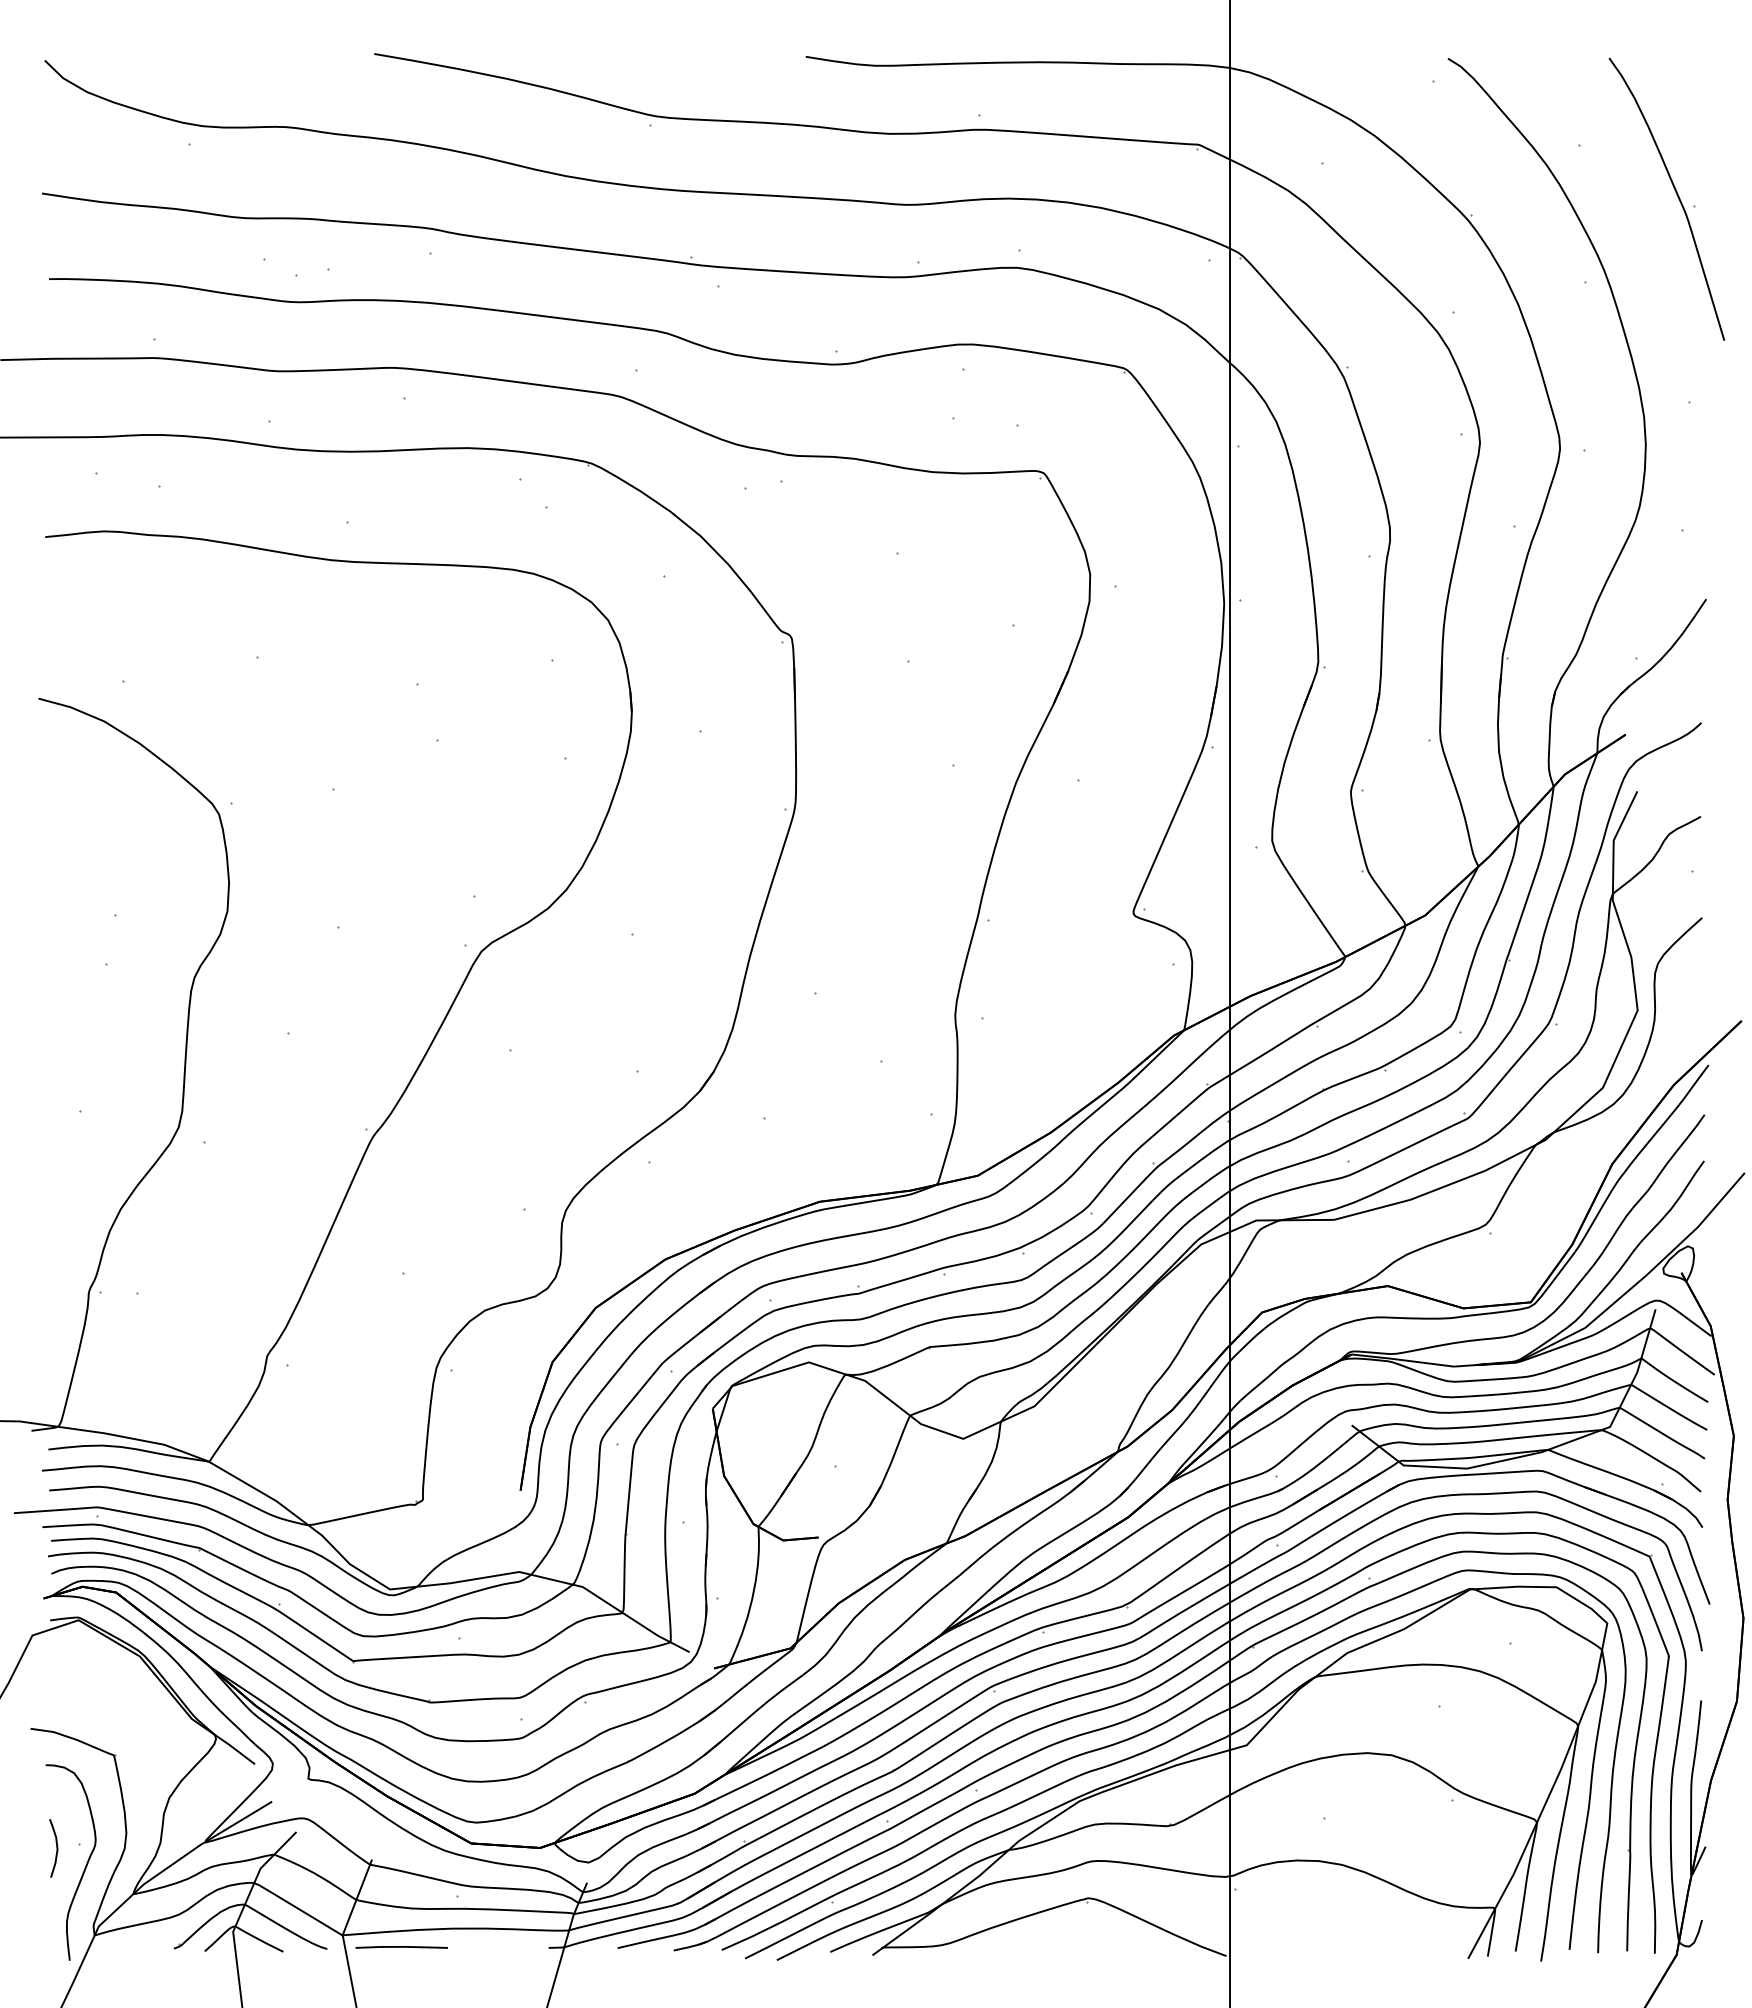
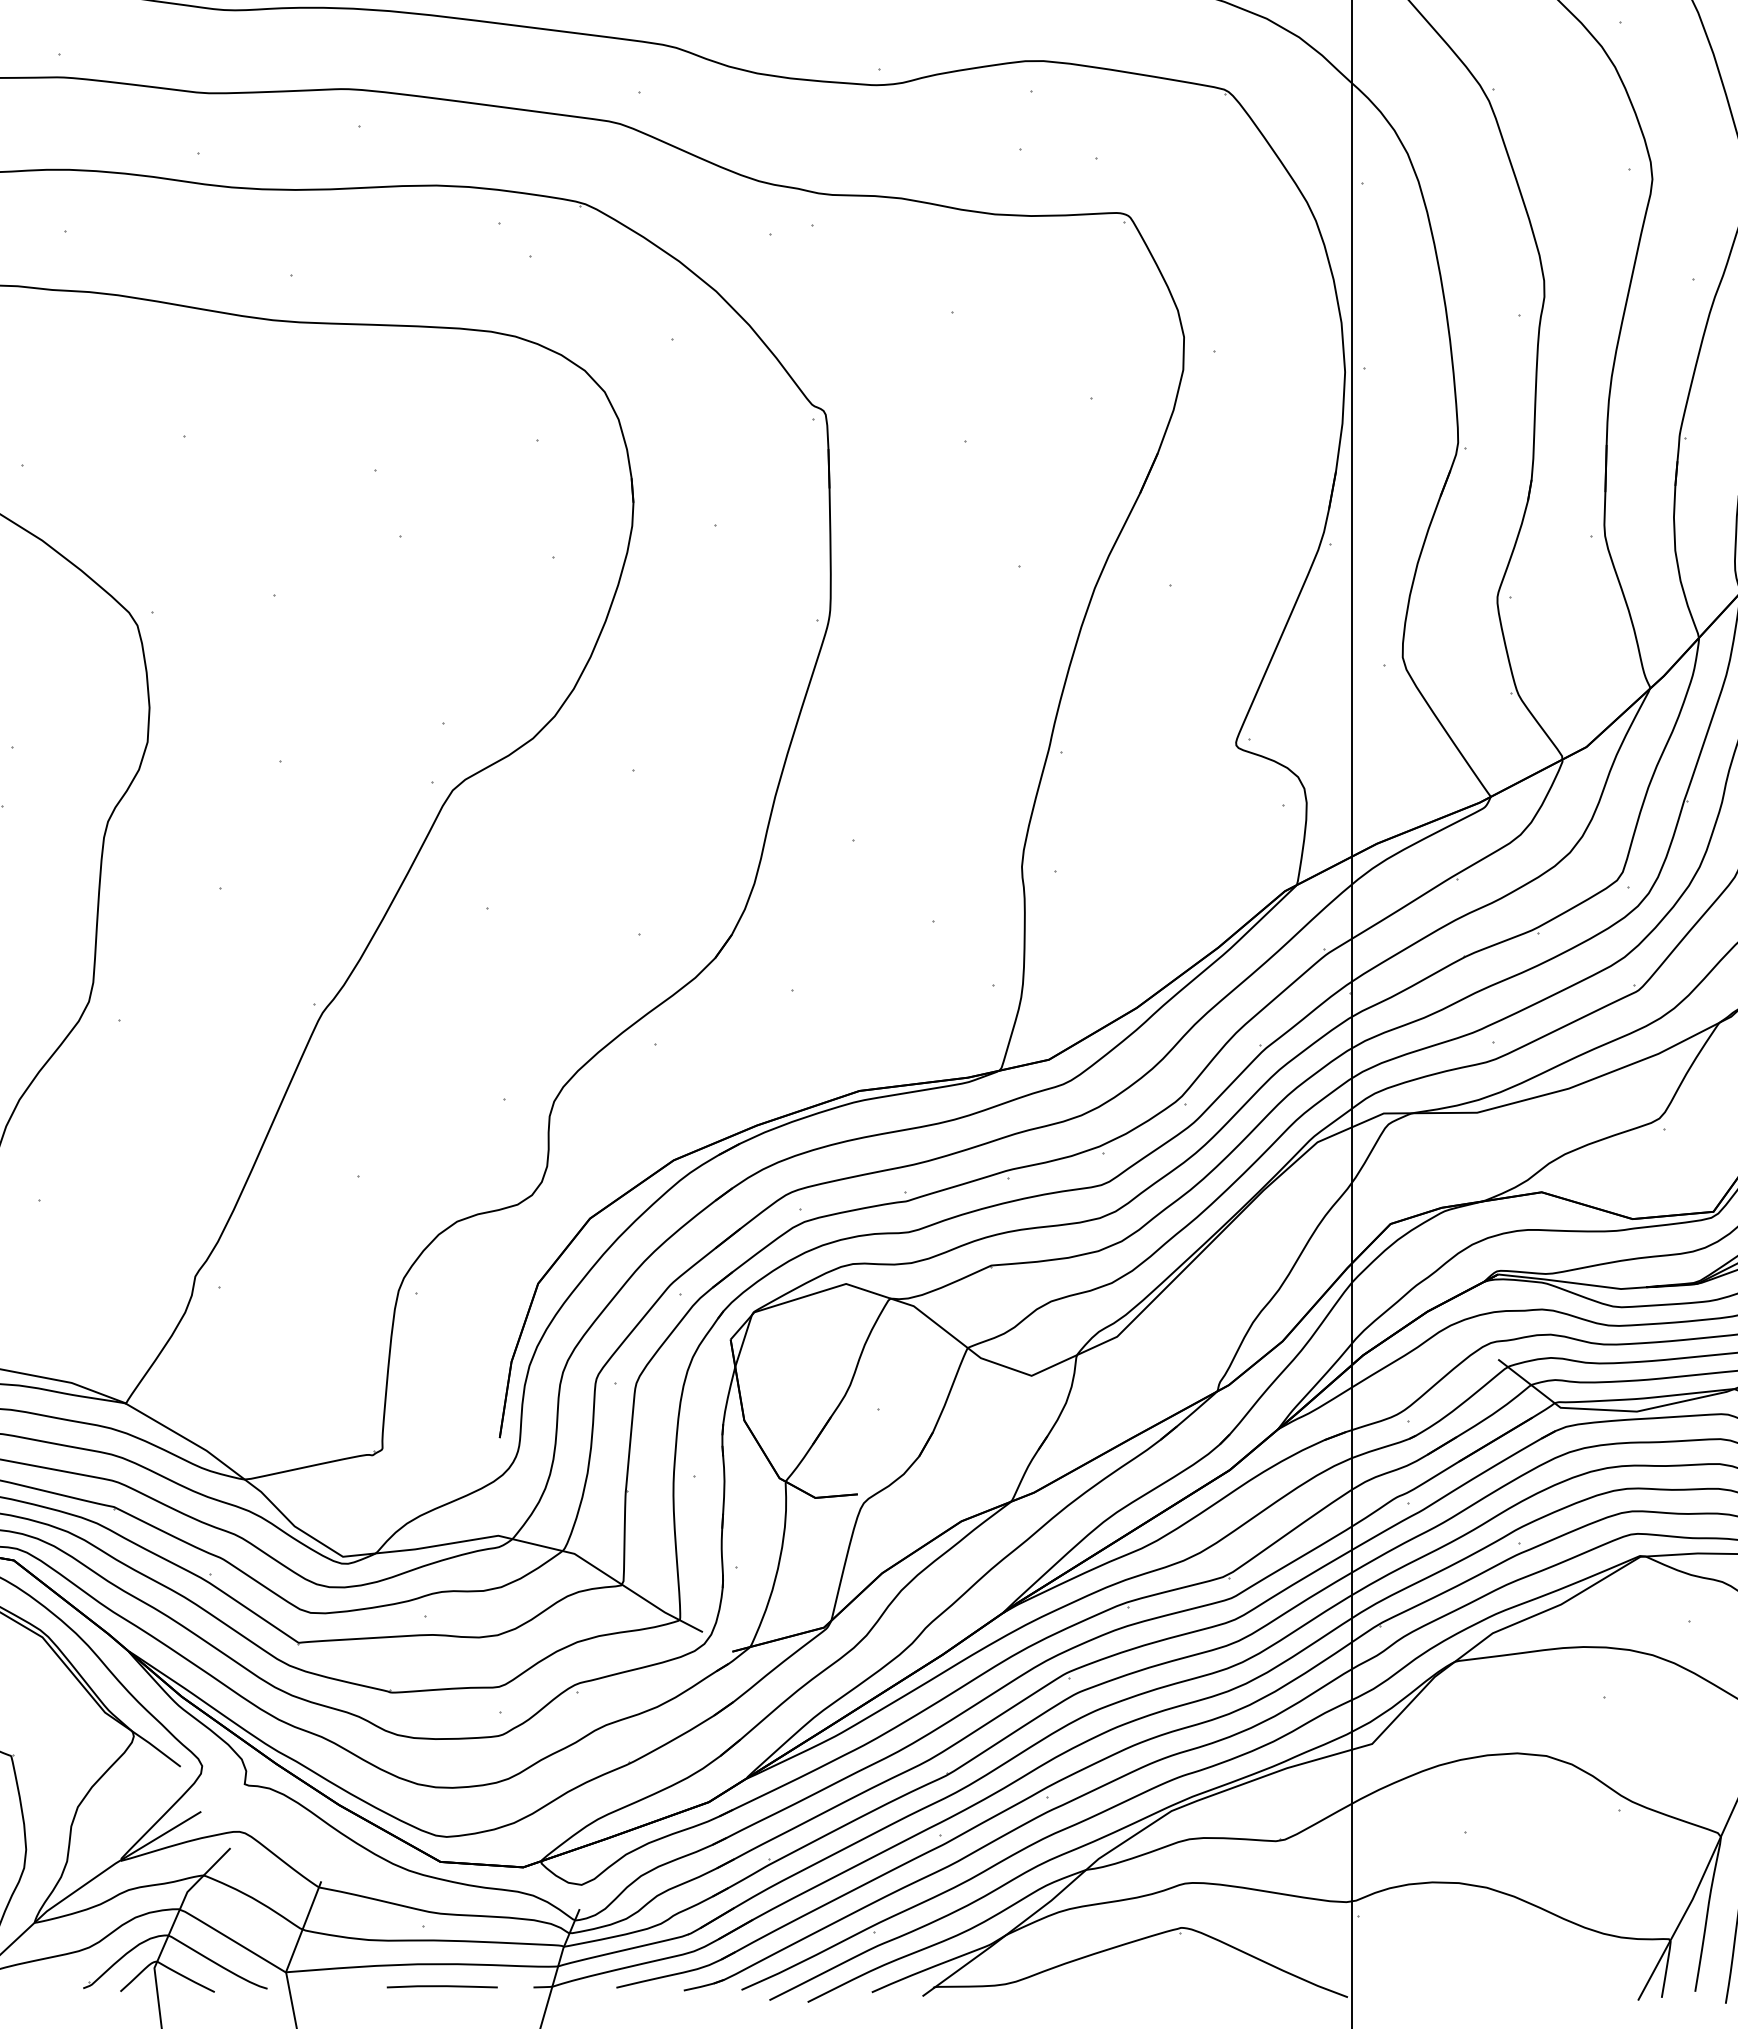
line: (401, 1947) -> (441, 1986), moved

